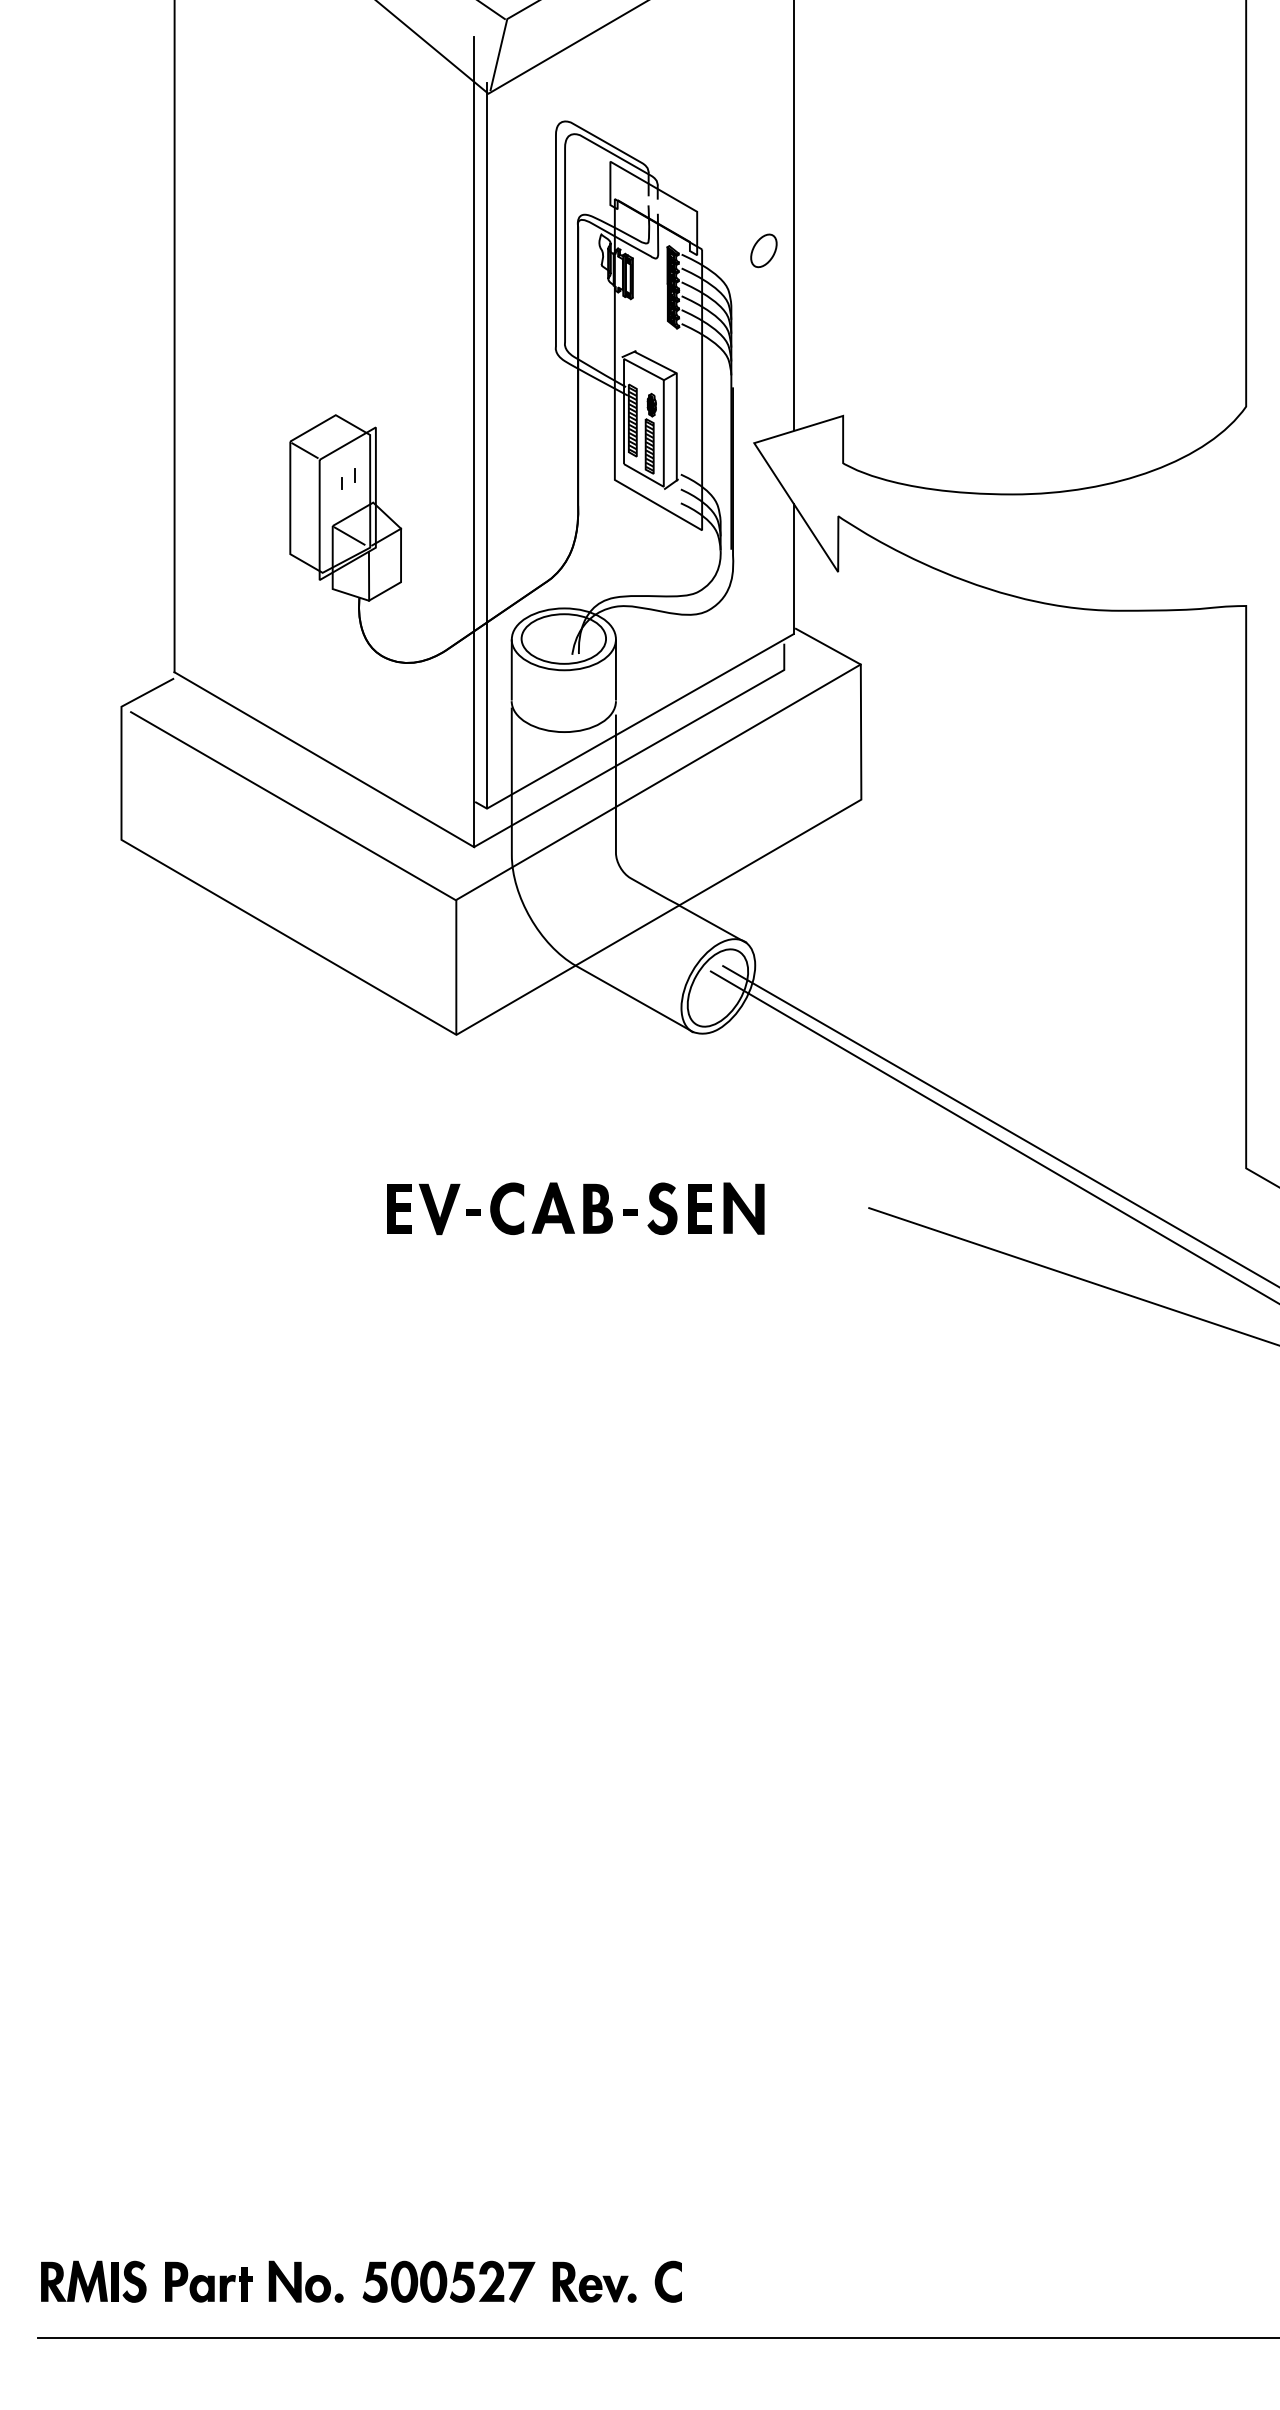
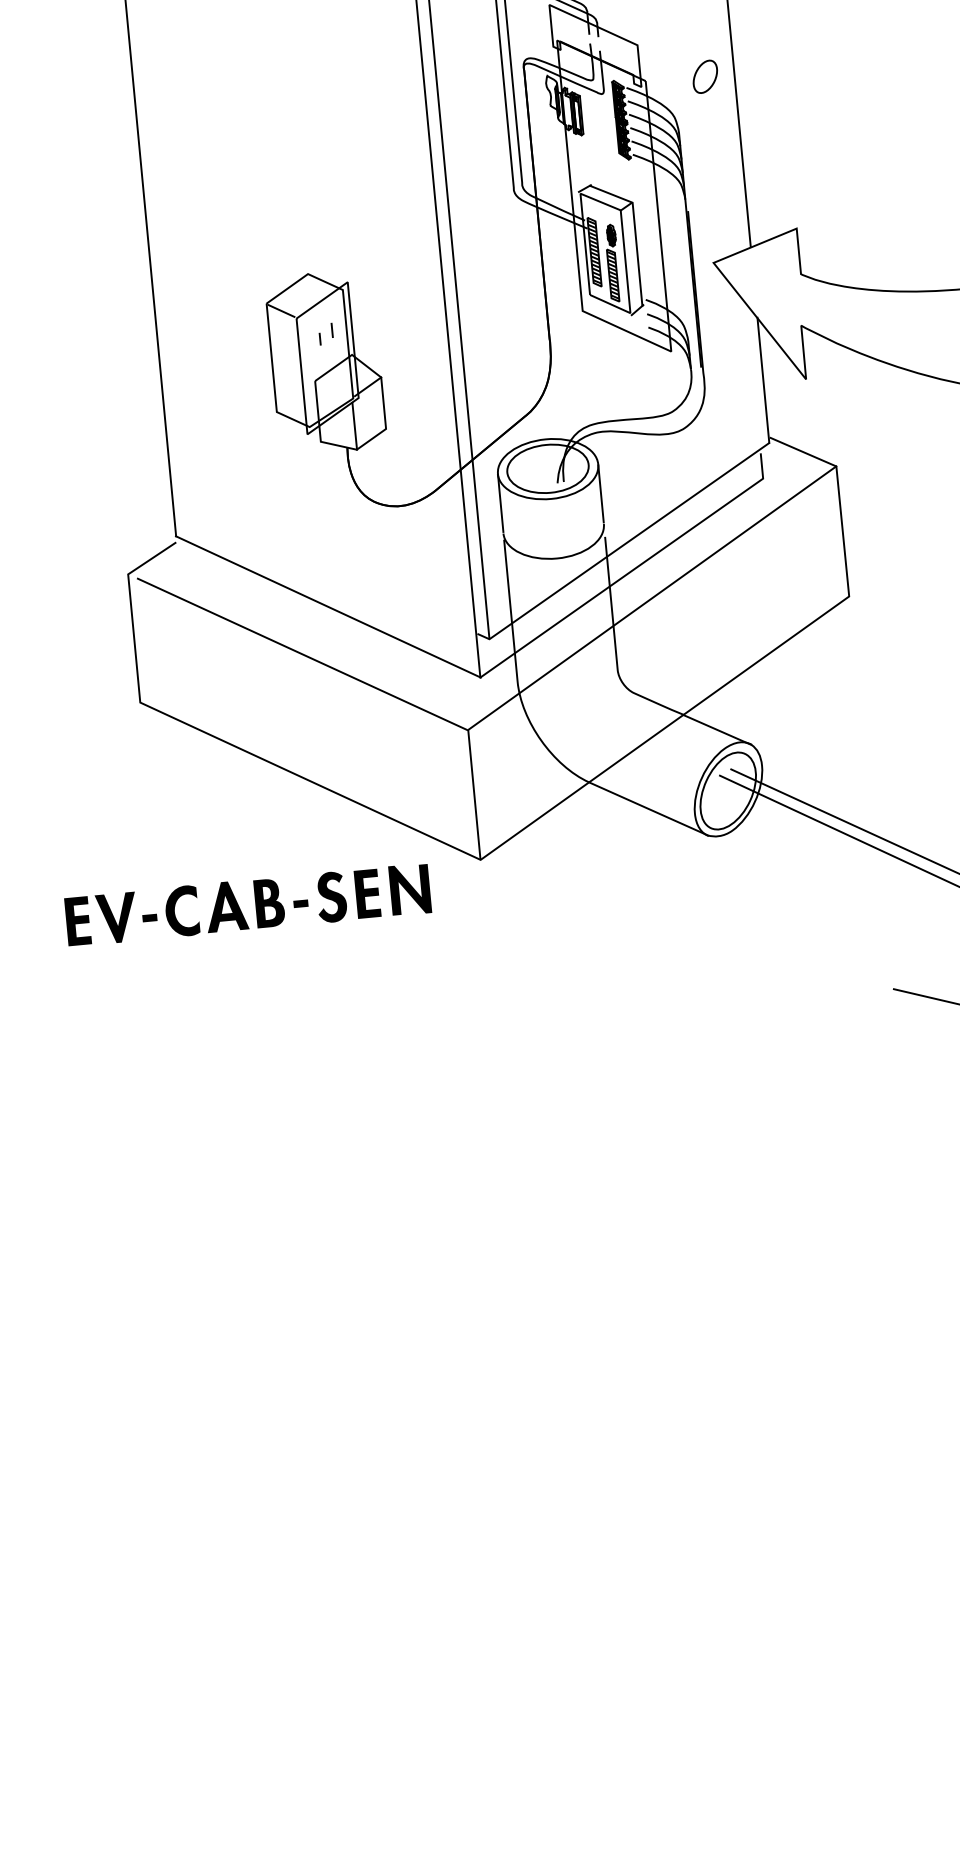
line: (349, 535) -> (332, 388), removed
part: (583, 1208) -> (255, 904), moved

